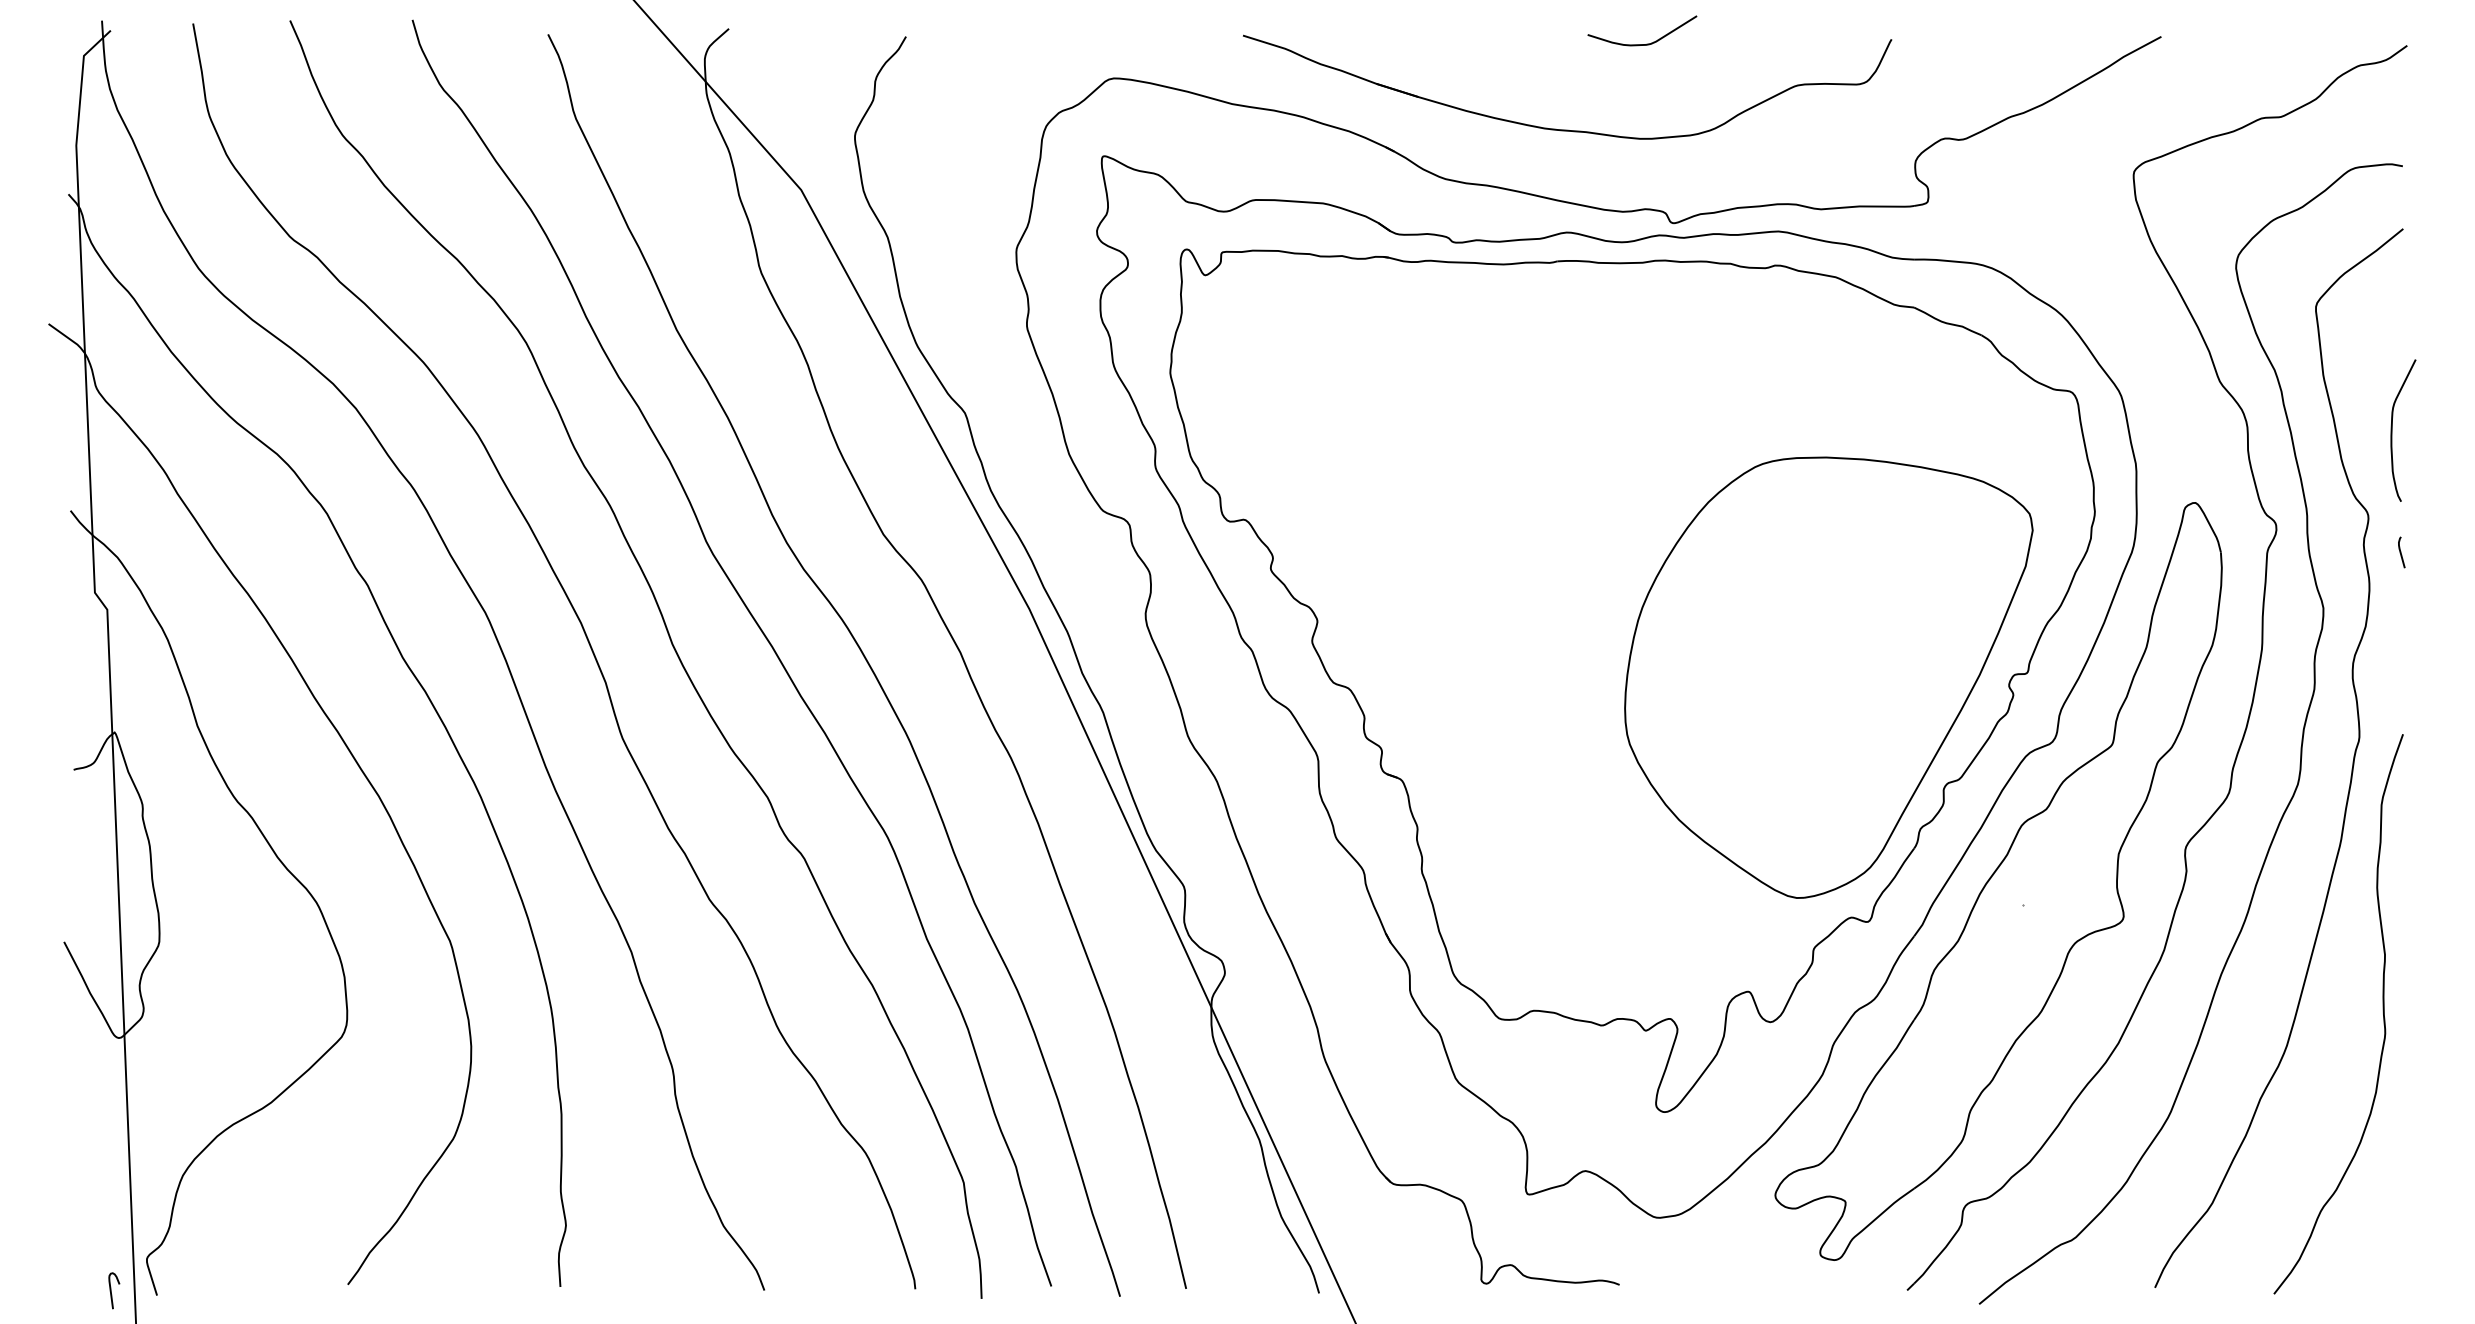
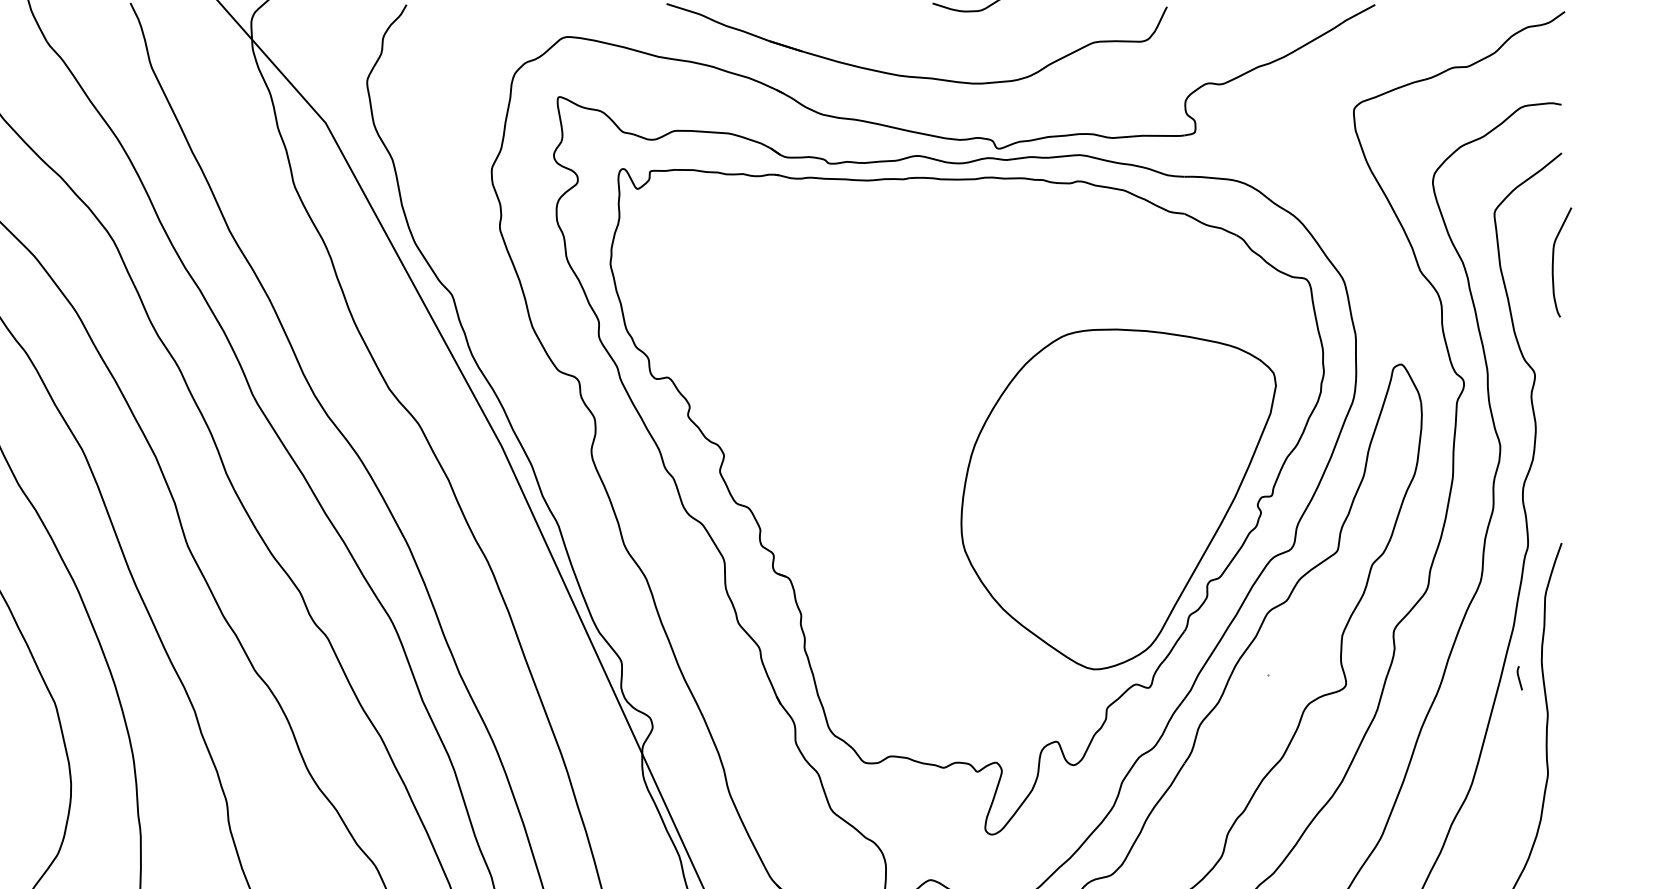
curve: (2392, 430) -> (1553, 262), moved
curve: (2401, 552) -> (1519, 678), moved

